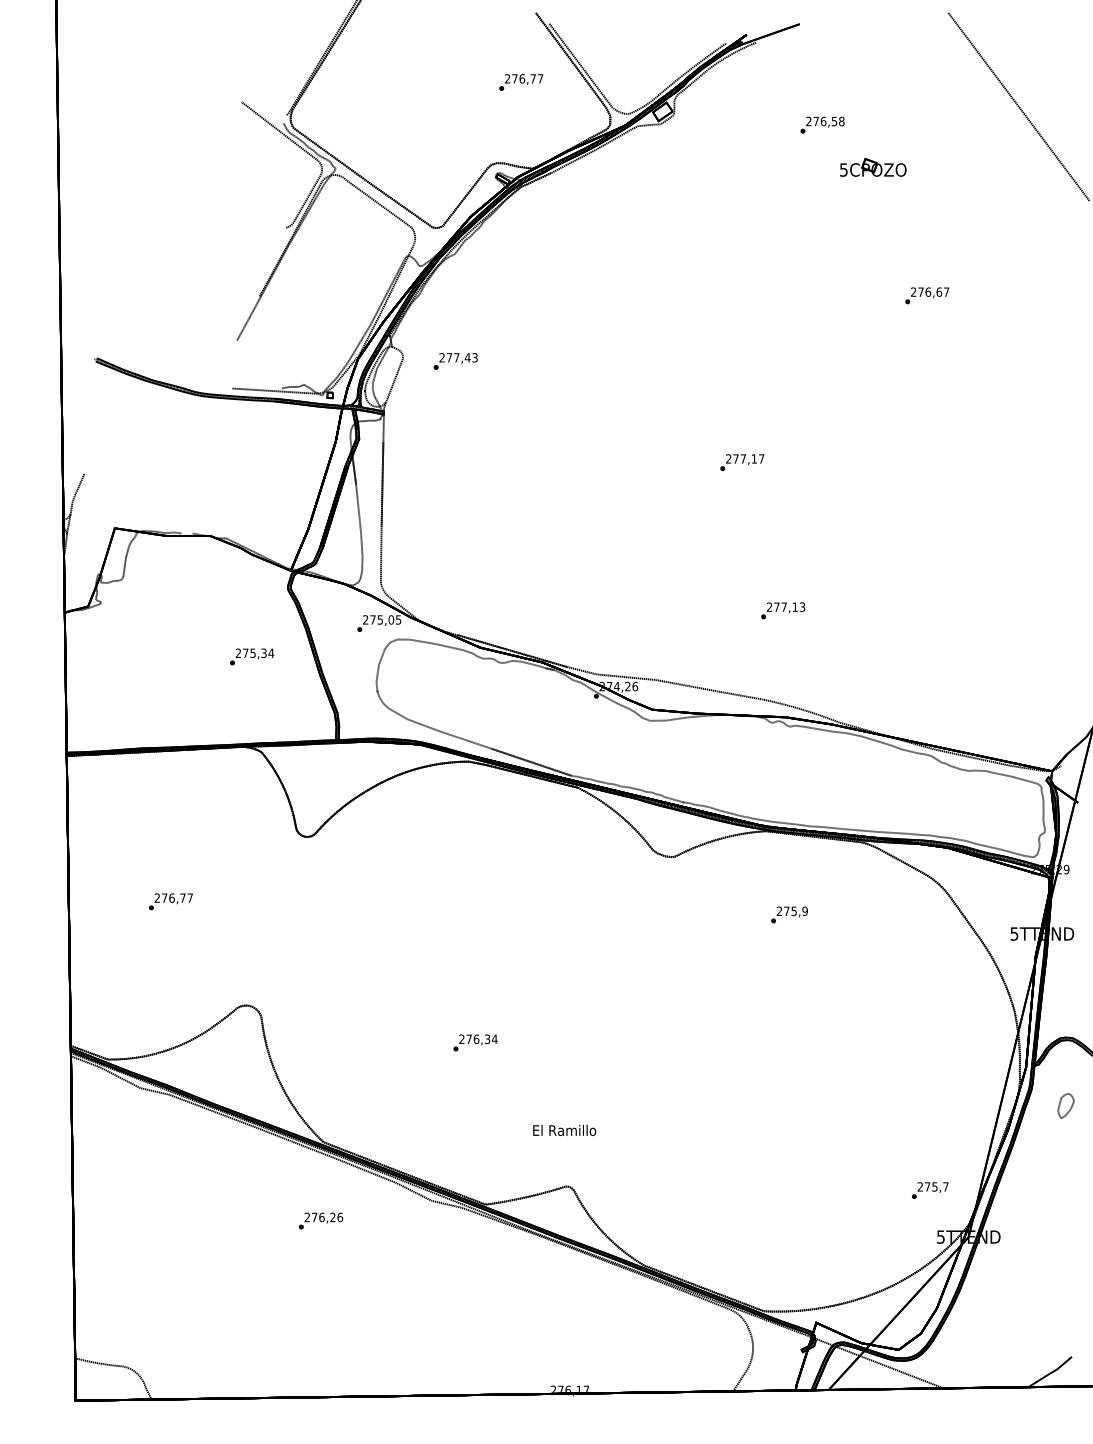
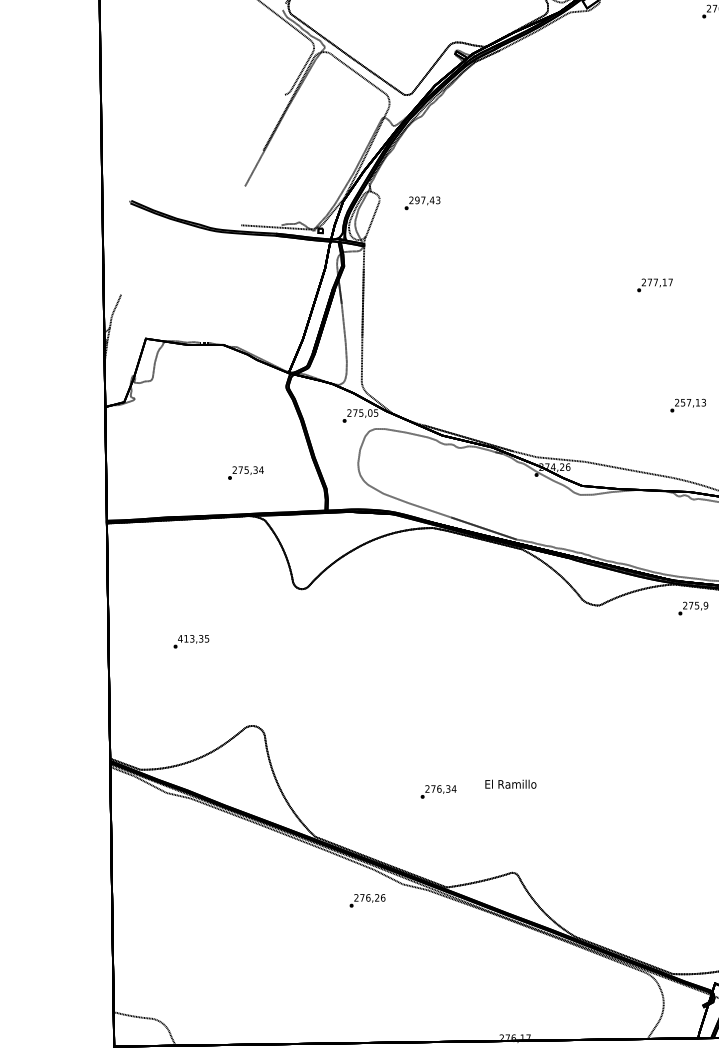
text: (449, 357) -> (417, 200), 277,43 -> 297,43
text: (776, 606) -> (682, 402), 277,13 -> 257,13
text: (252, 656) -> (246, 472), moved
text: (173, 897) -> (193, 638), 276,77 -> 413,35
text: (789, 914) -> (693, 608), moved
text: (475, 1042) -> (438, 791), moved
text: (564, 1129) -> (510, 783), moved
text: (321, 1220) -> (367, 900), moved

